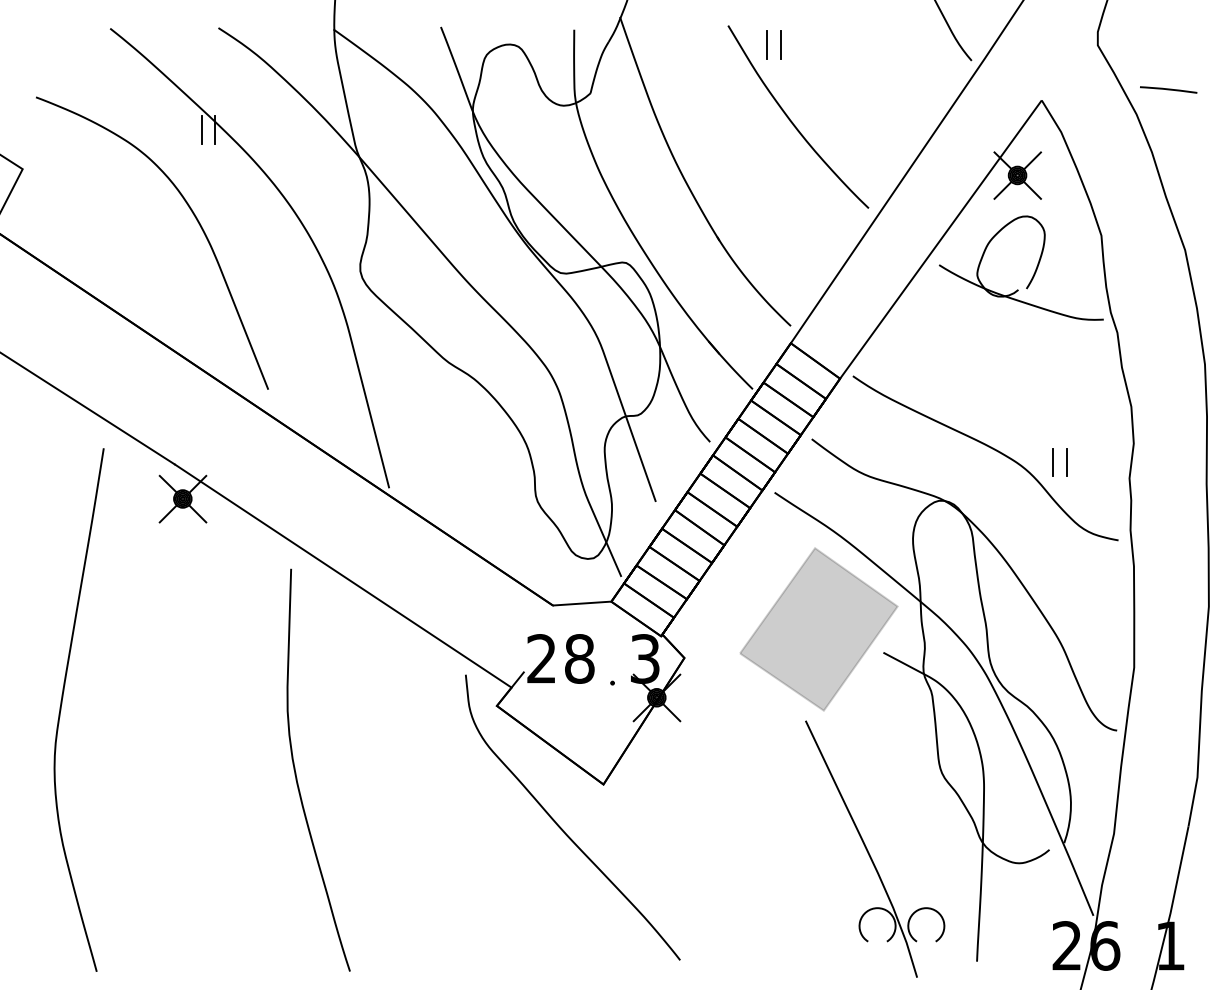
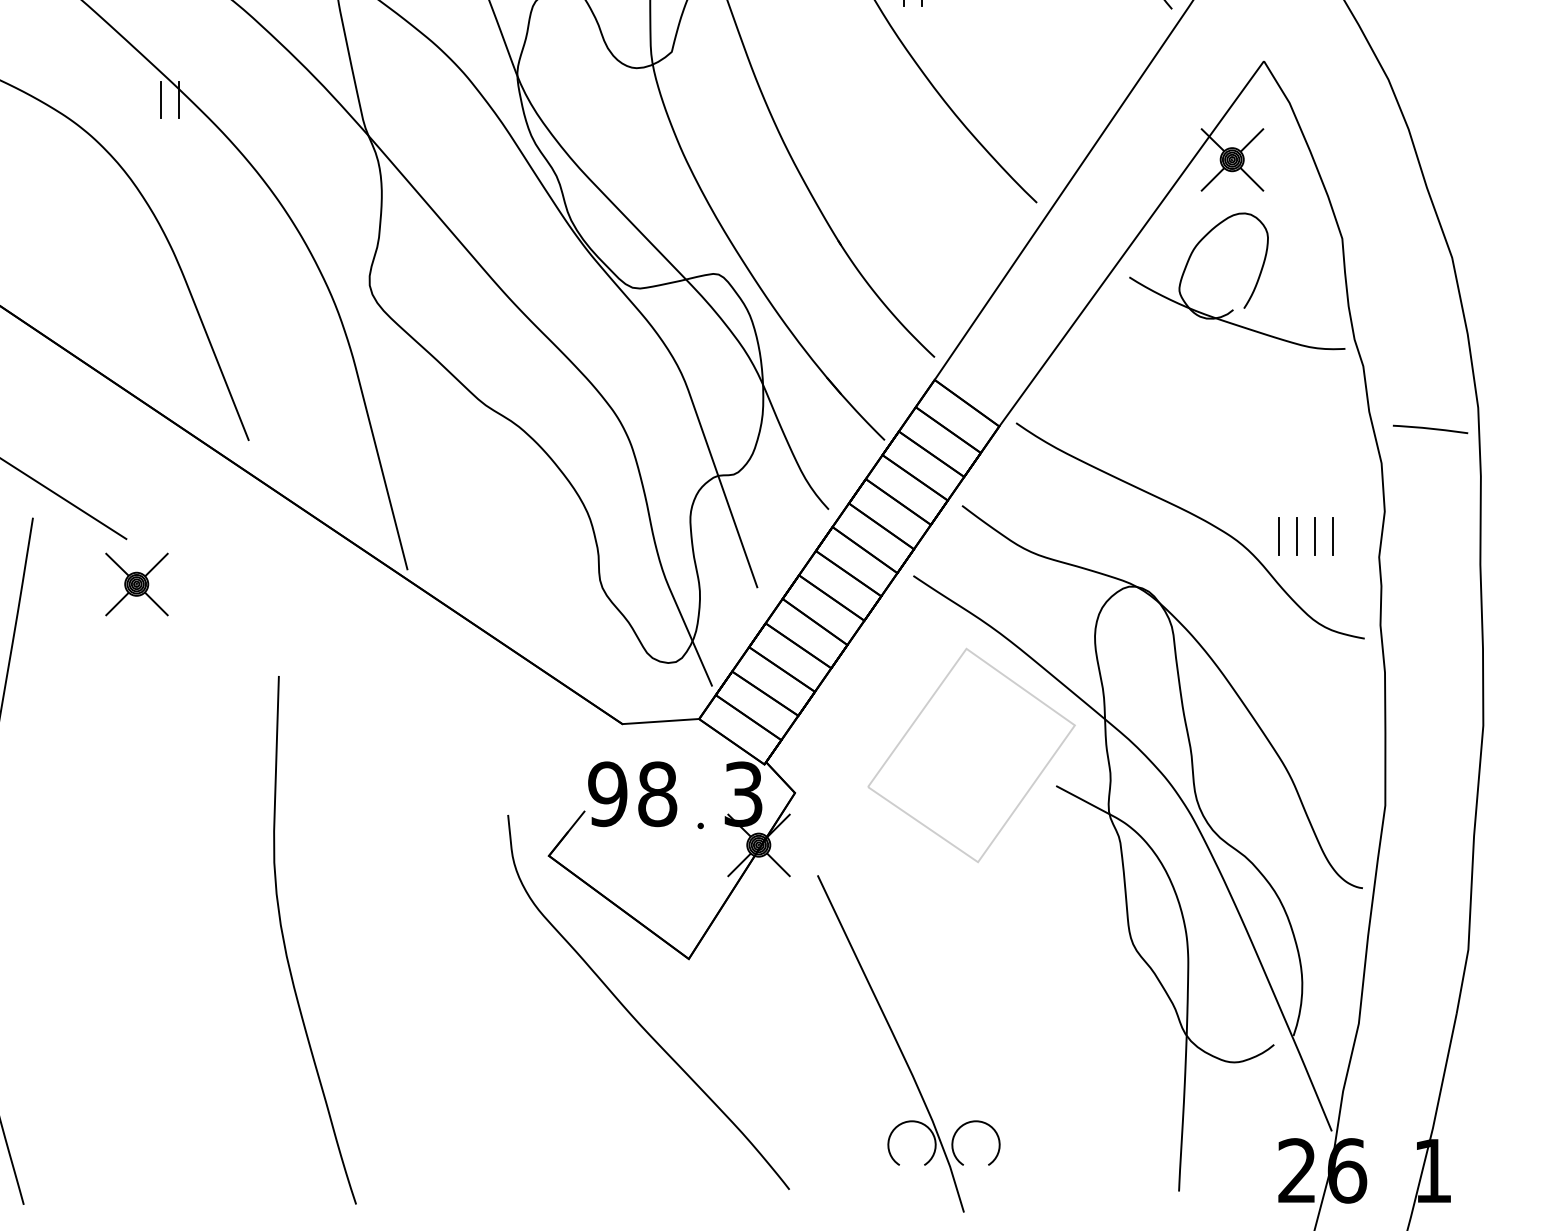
line: (1168, 89) -> (1430, 428), moved
part: (1087, 462) -> (1324, 536), added
line: (342, 575) -> (346, 684), removed
fill: (818, 629) -> (970, 755), removed
text: (541, 658) -> (607, 793), 28 -> 98
part: (869, 852) -> (901, 1048), moved

